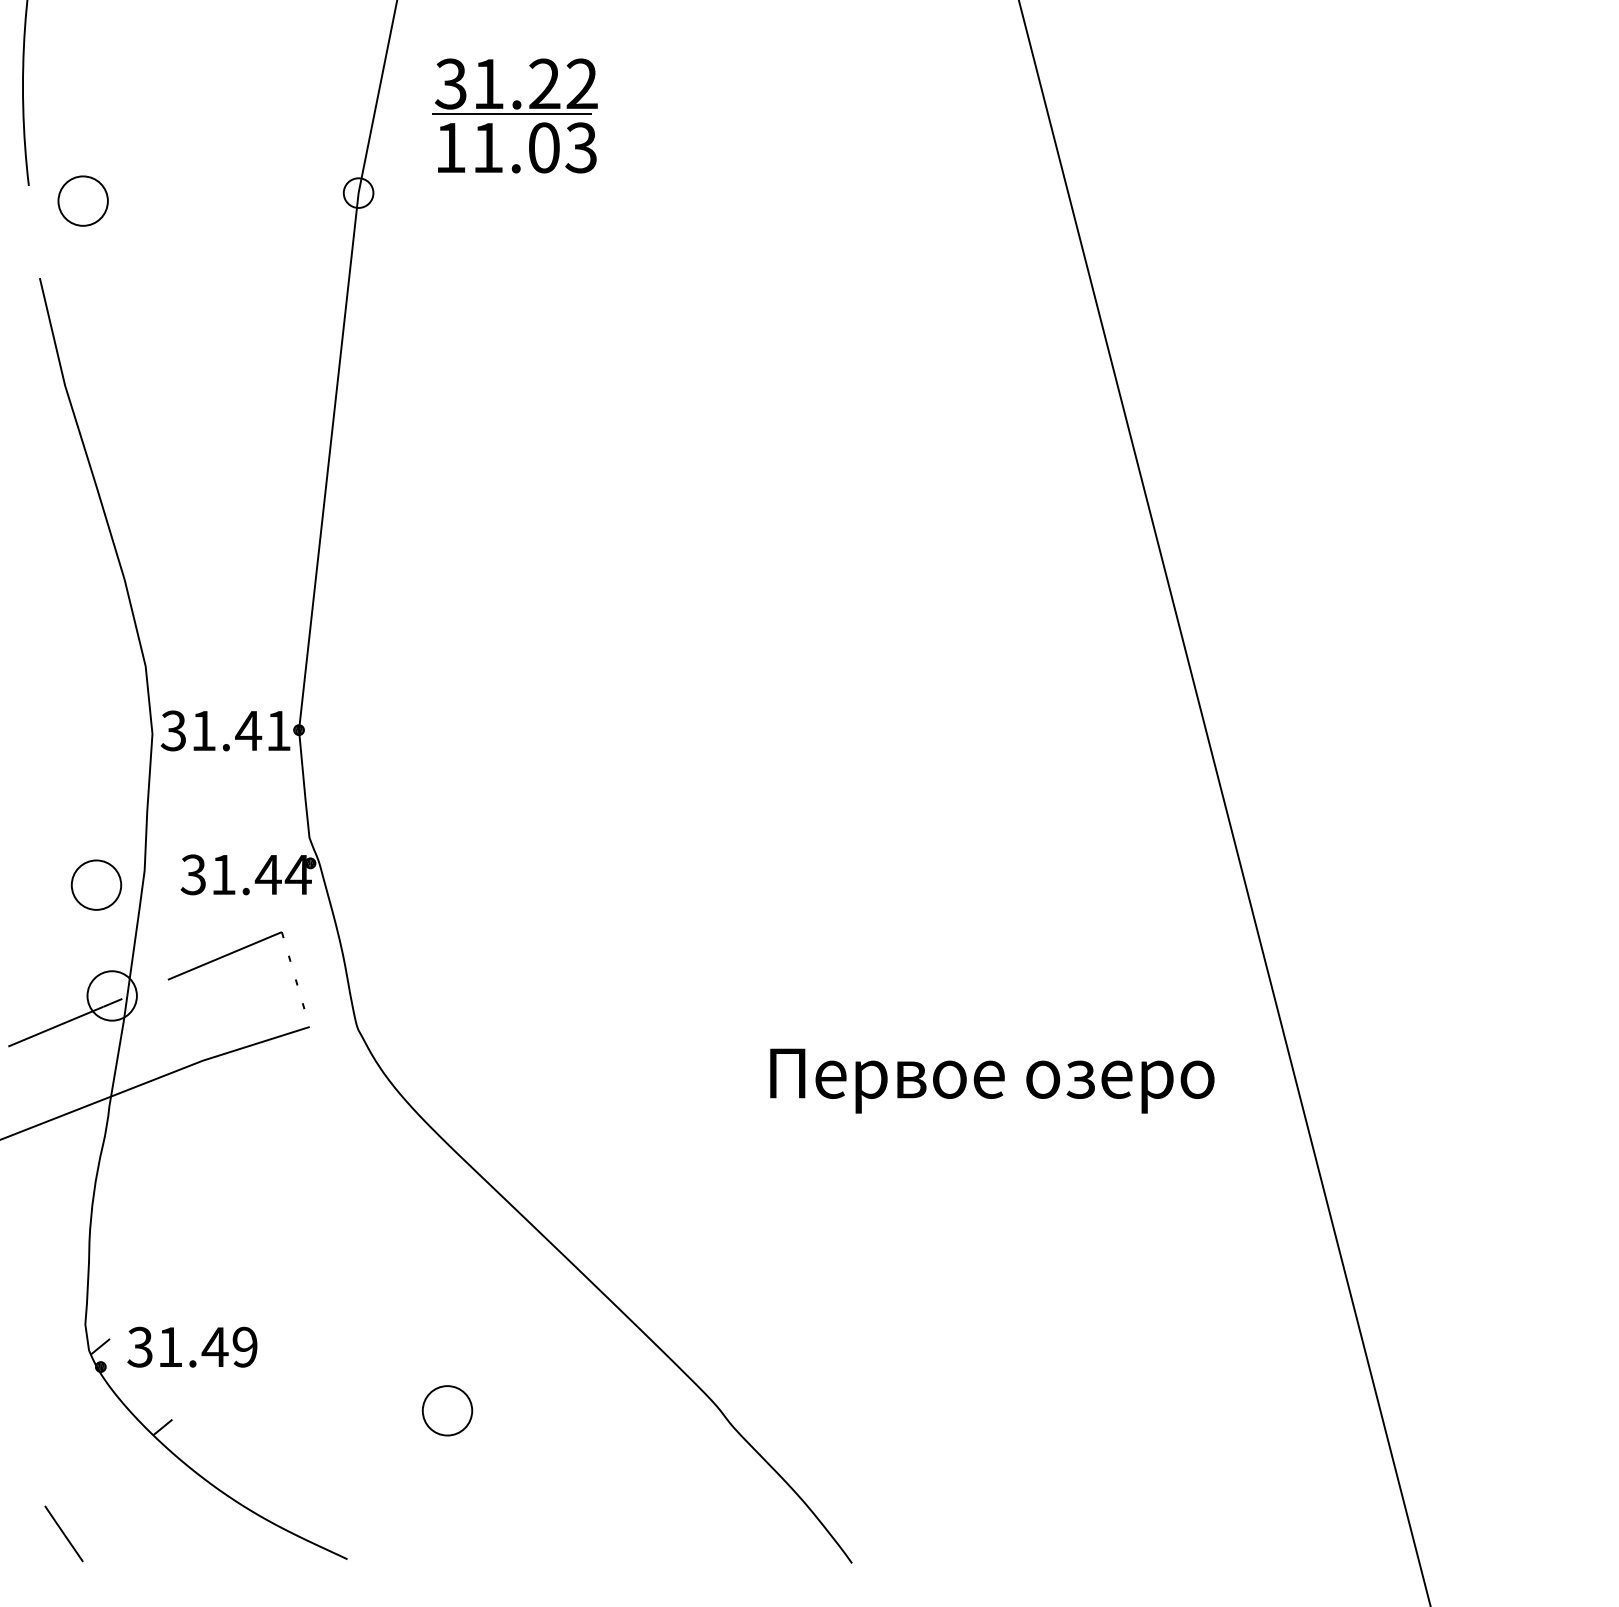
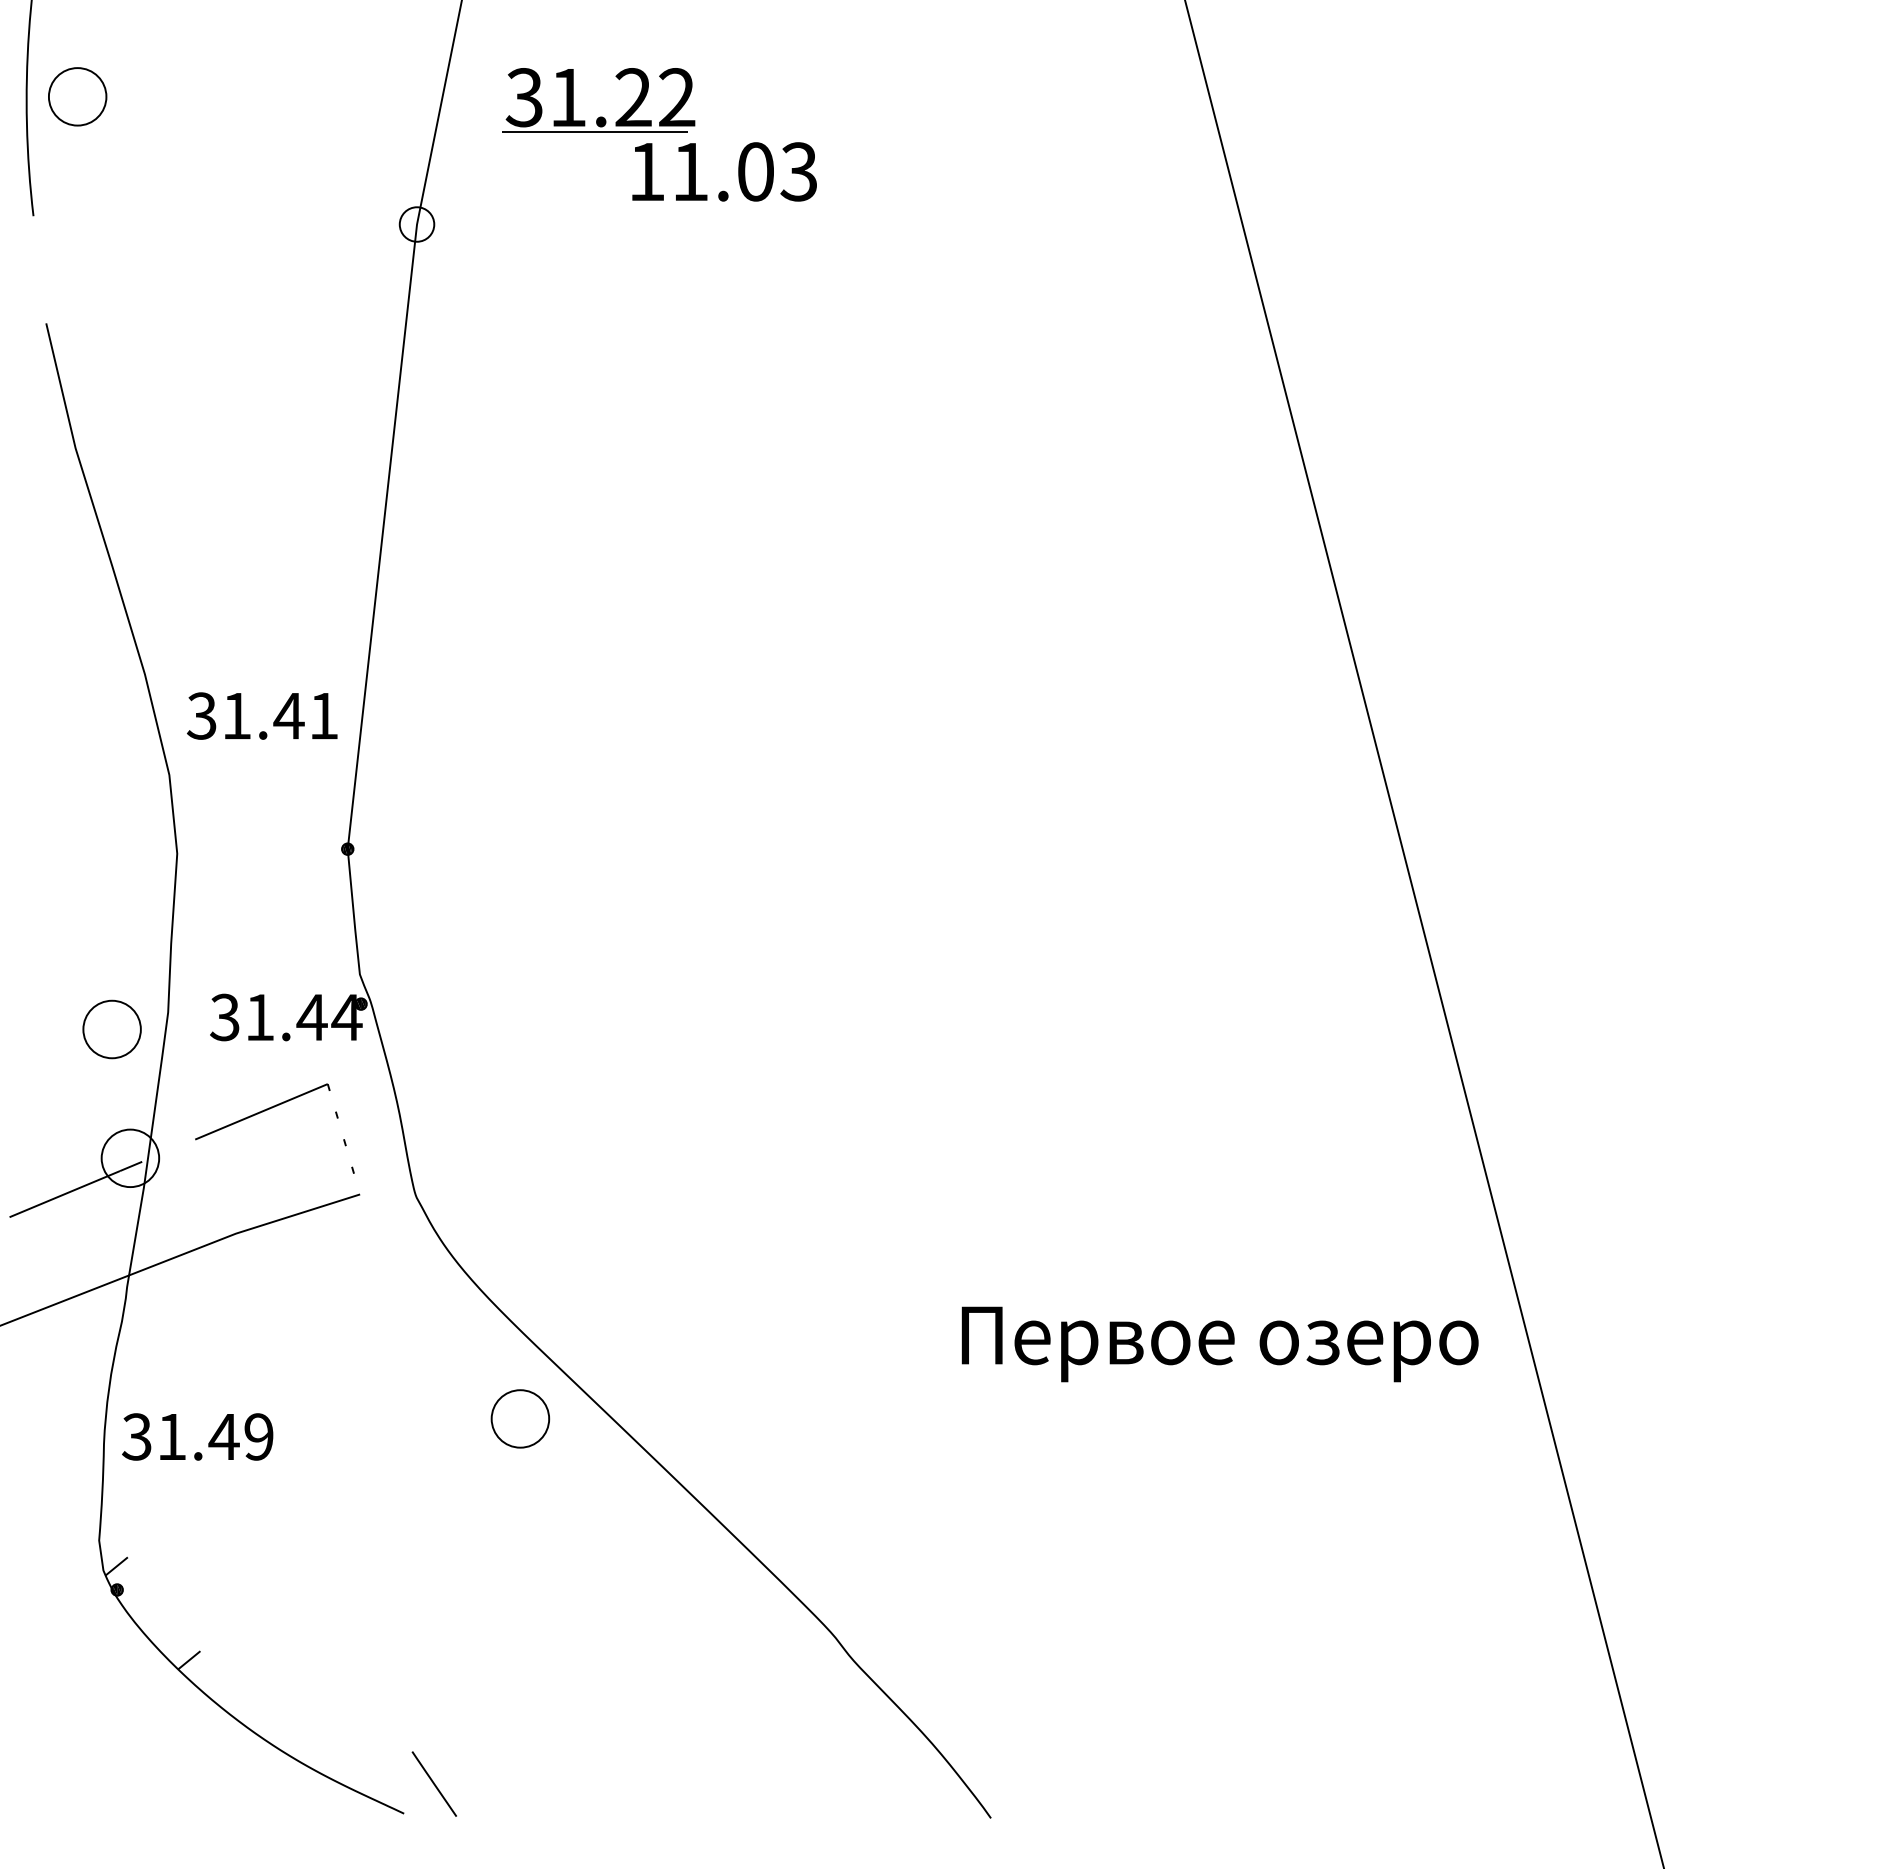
text: (517, 147) -> (724, 171), moved
part: (83, 200) -> (77, 96), moved
text: (225, 730) -> (262, 715), moved
text: (991, 1081) -> (1219, 1344), moved
text: (192, 1346) -> (197, 1436), moved
part: (447, 1410) -> (520, 1418), moved
line: (63, 1533) -> (433, 1783), moved

